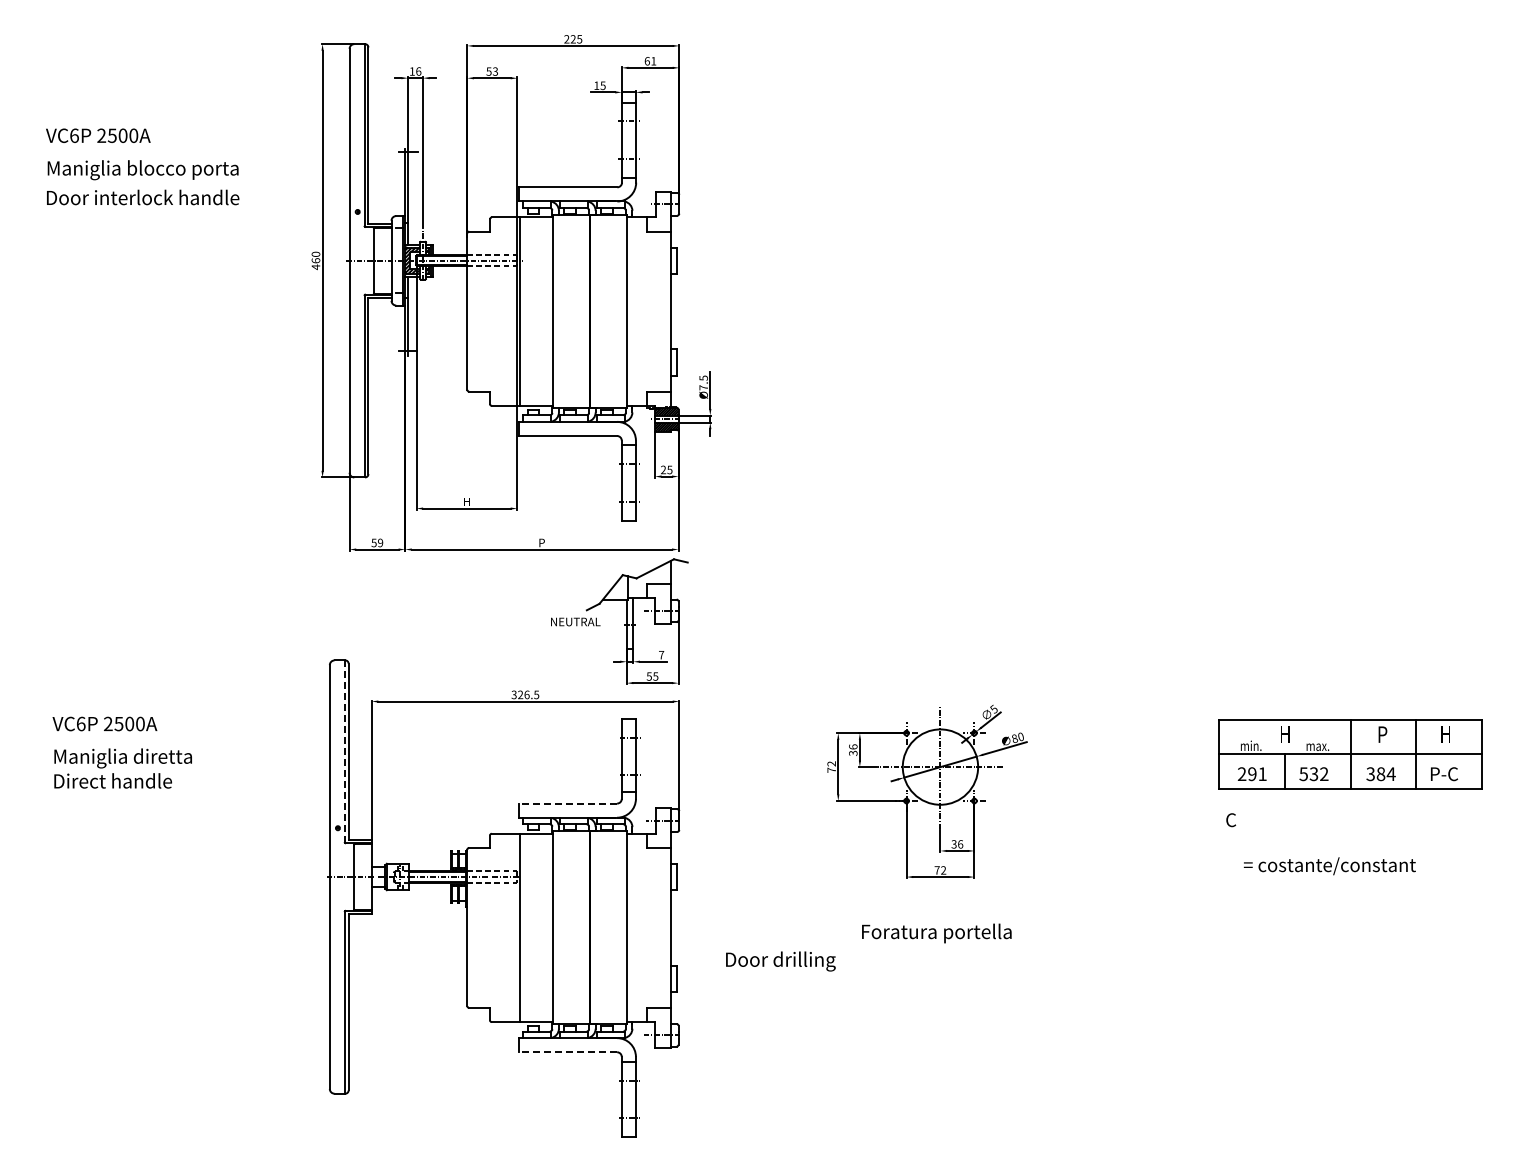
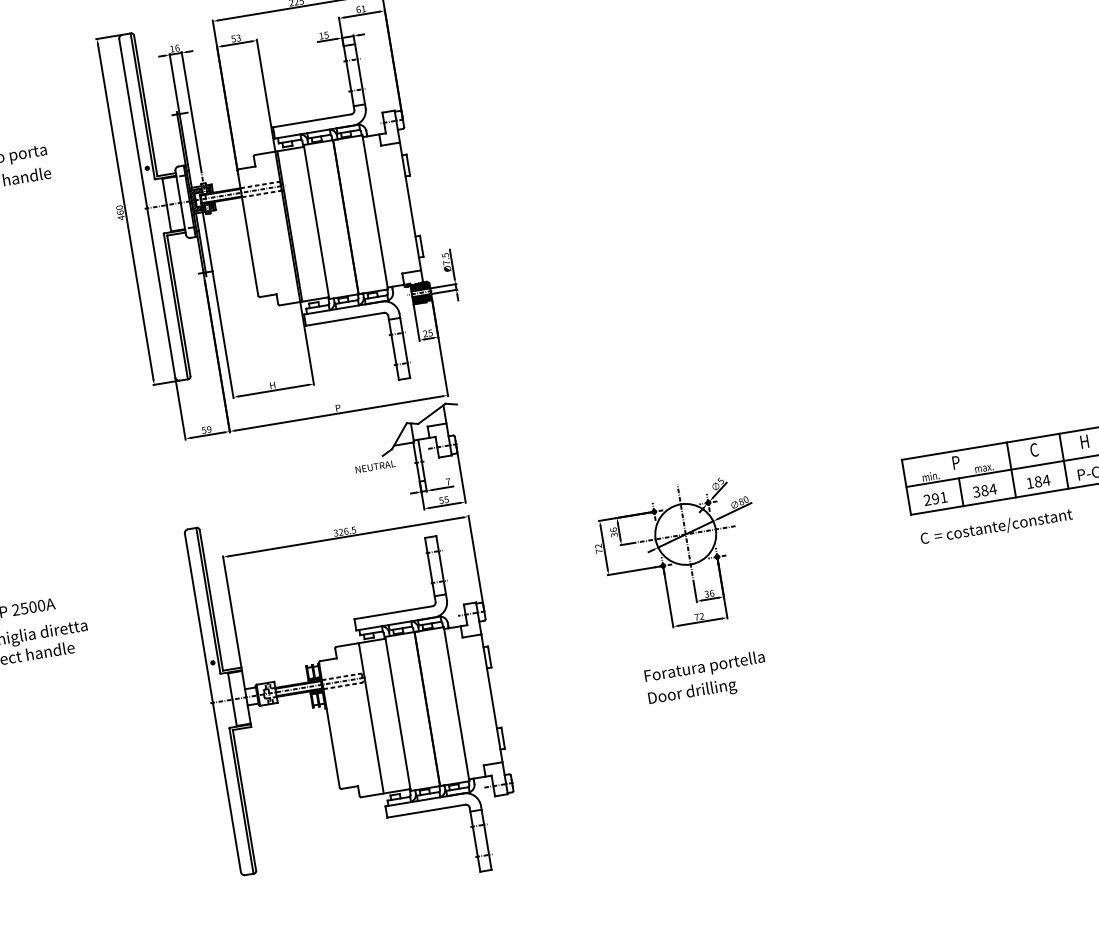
text: (1284, 734) -> (956, 462), H -> P
text: (1382, 734) -> (1034, 449), P -> C
line: (344, 751) -> (208, 600), dashed -> solid
text: (1314, 773) -> (985, 490), 532 -> 384
text: (1370, 774) -> (1029, 483), 384 -> 184
line: (568, 803) -> (393, 612), dashed -> solid
text: (1329, 866) -> (1003, 526), moved
text: (780, 961) -> (692, 692), moved
line: (568, 1052) -> (426, 811), dashed -> solid

